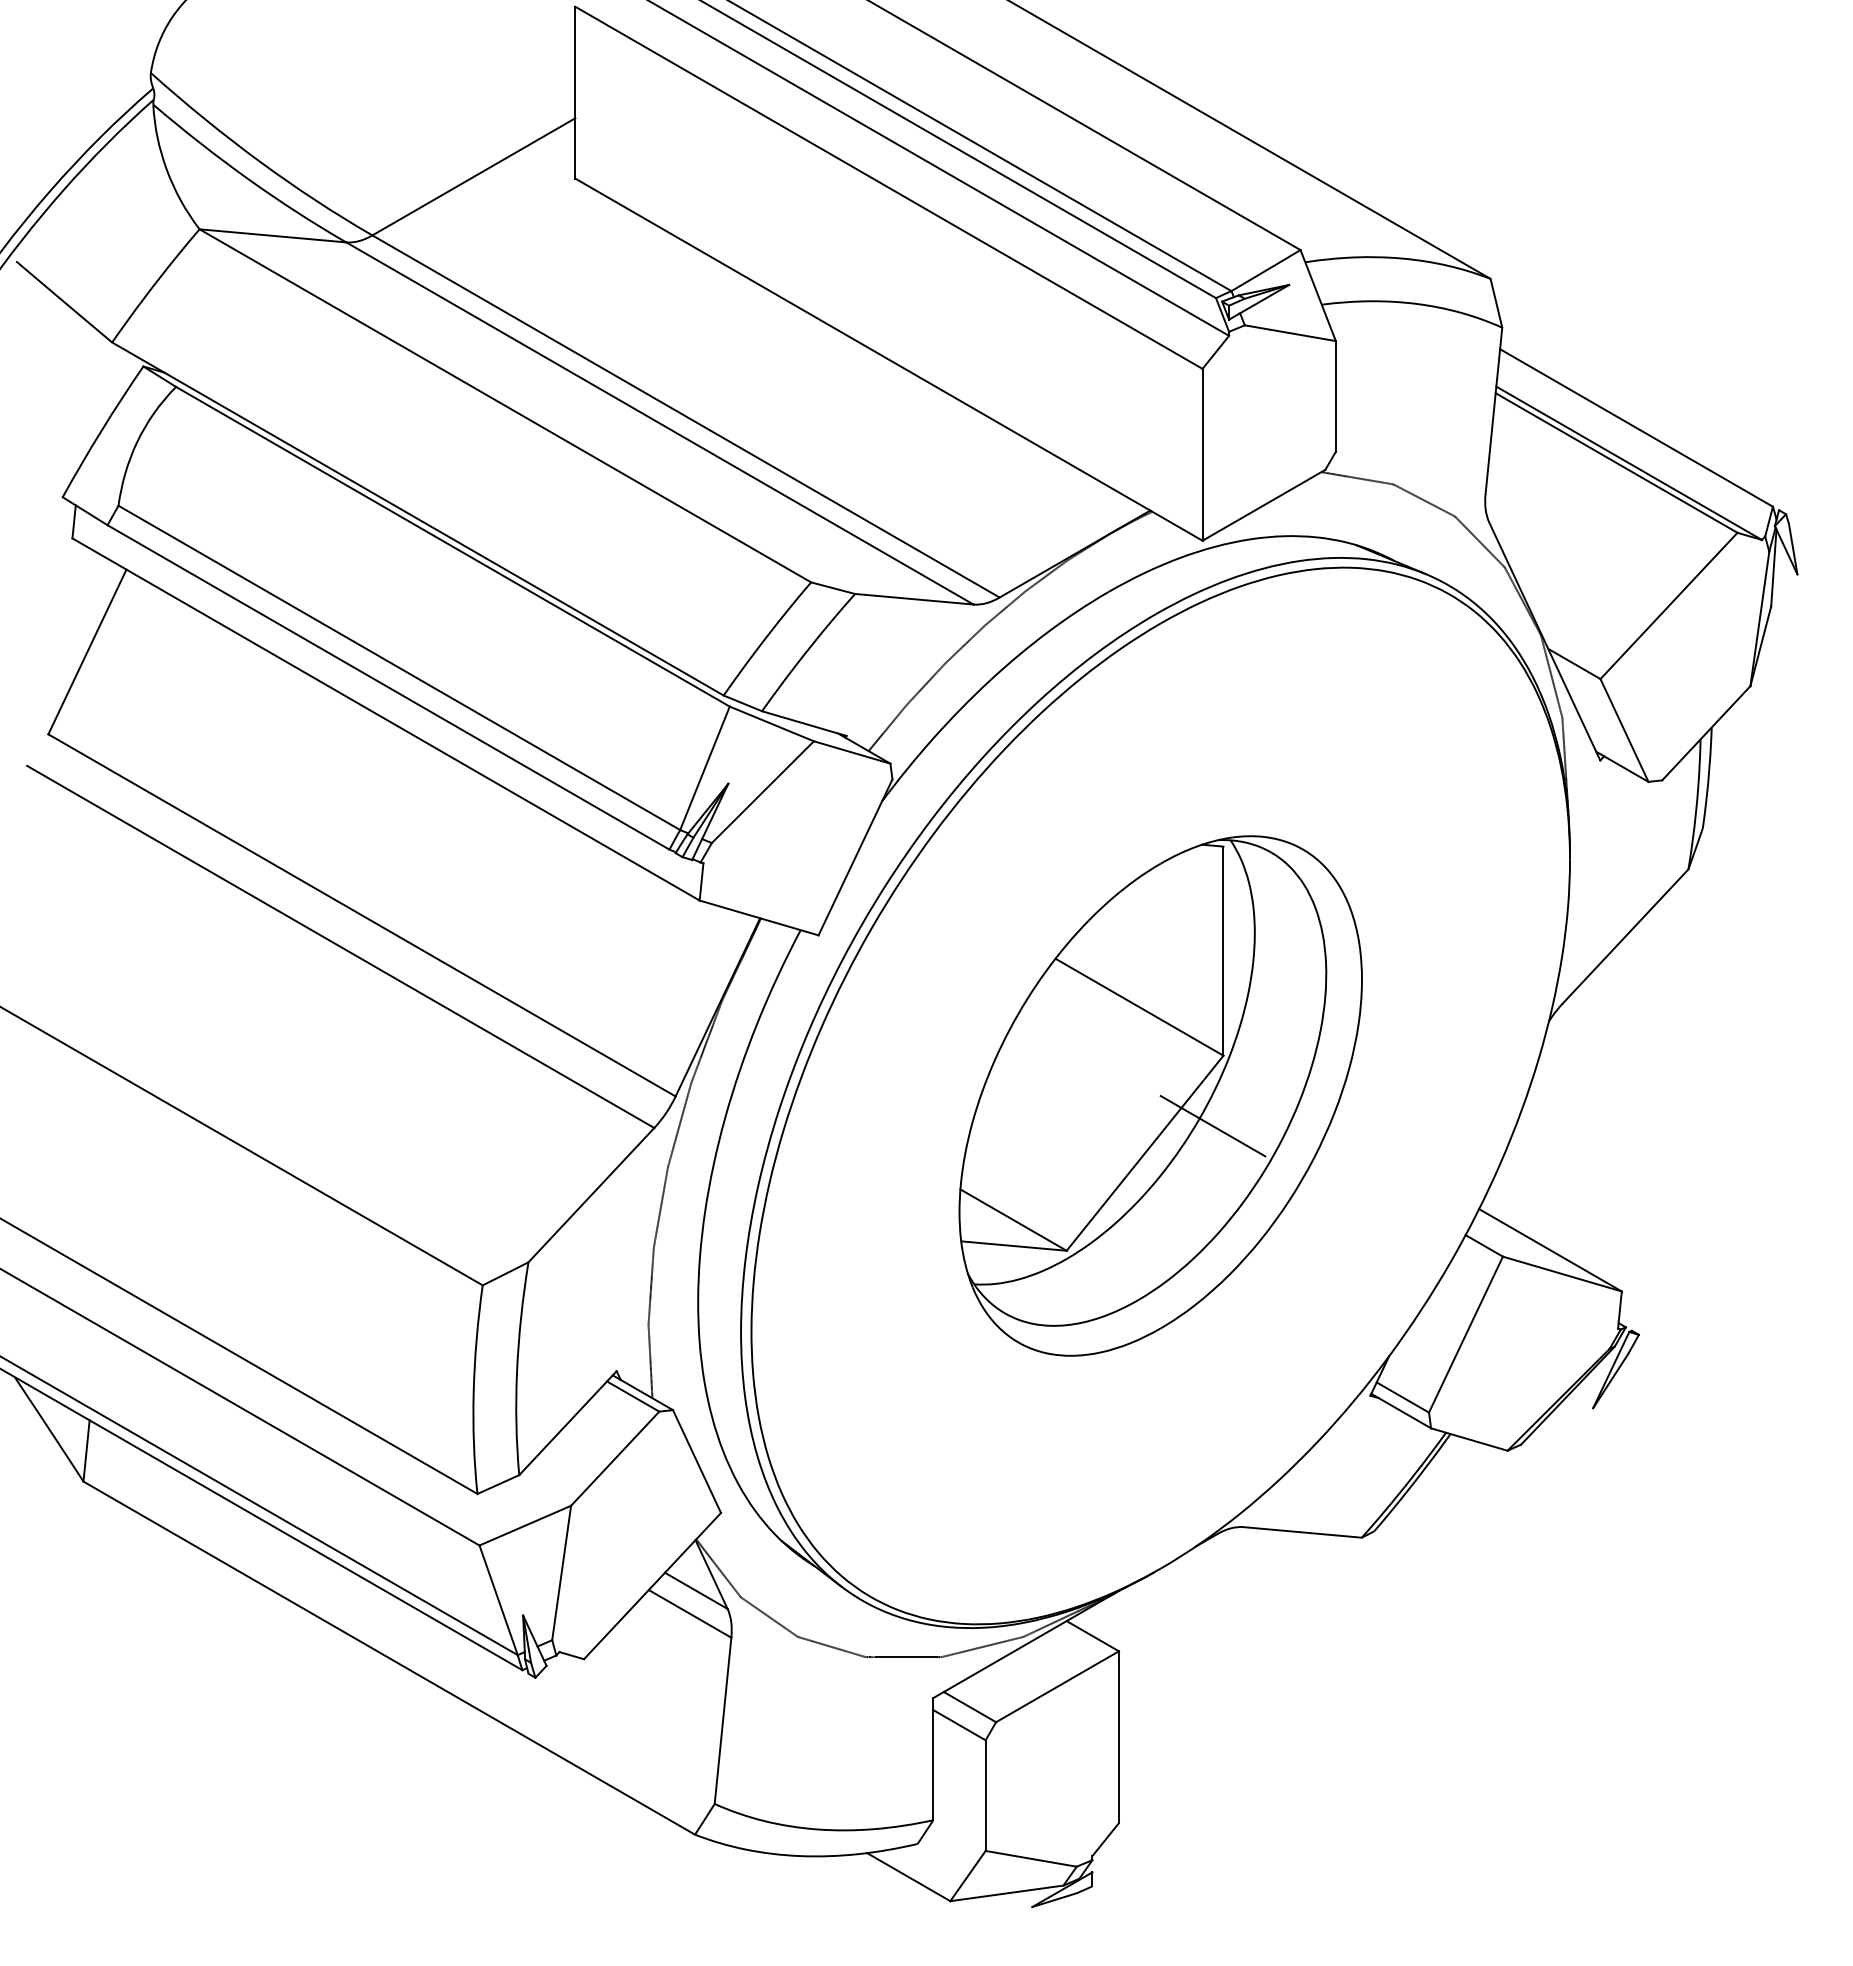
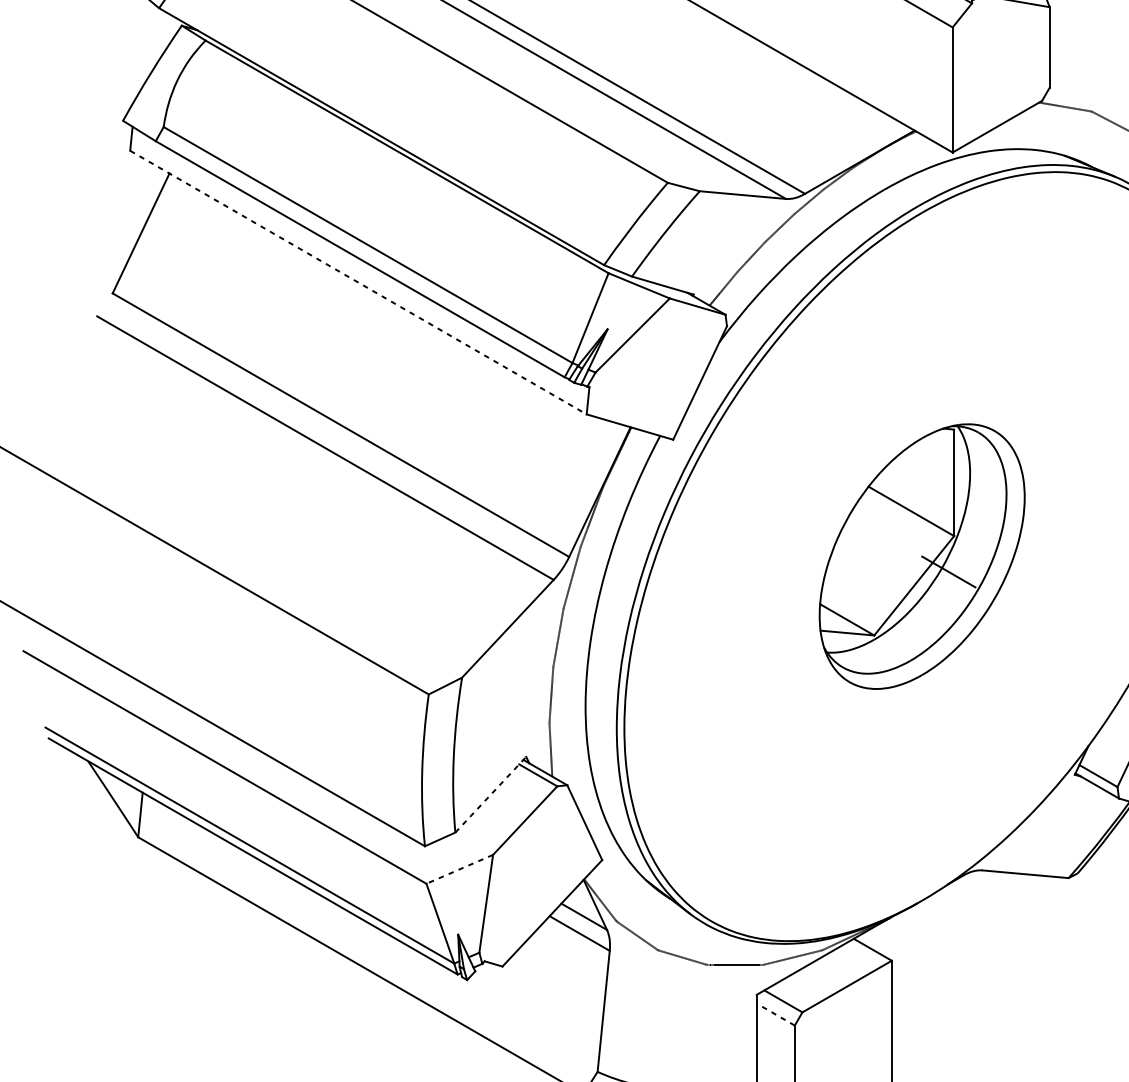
line: (386, 719) -> (358, 282), solid -> dashed
part: (1160, 1095) -> (922, 556), size x0.7
line: (568, 1422) -> (491, 794), solid -> dashed
line: (525, 1525) -> (459, 869), solid -> dashed
line: (959, 1724) -> (775, 1014), solid -> dashed

